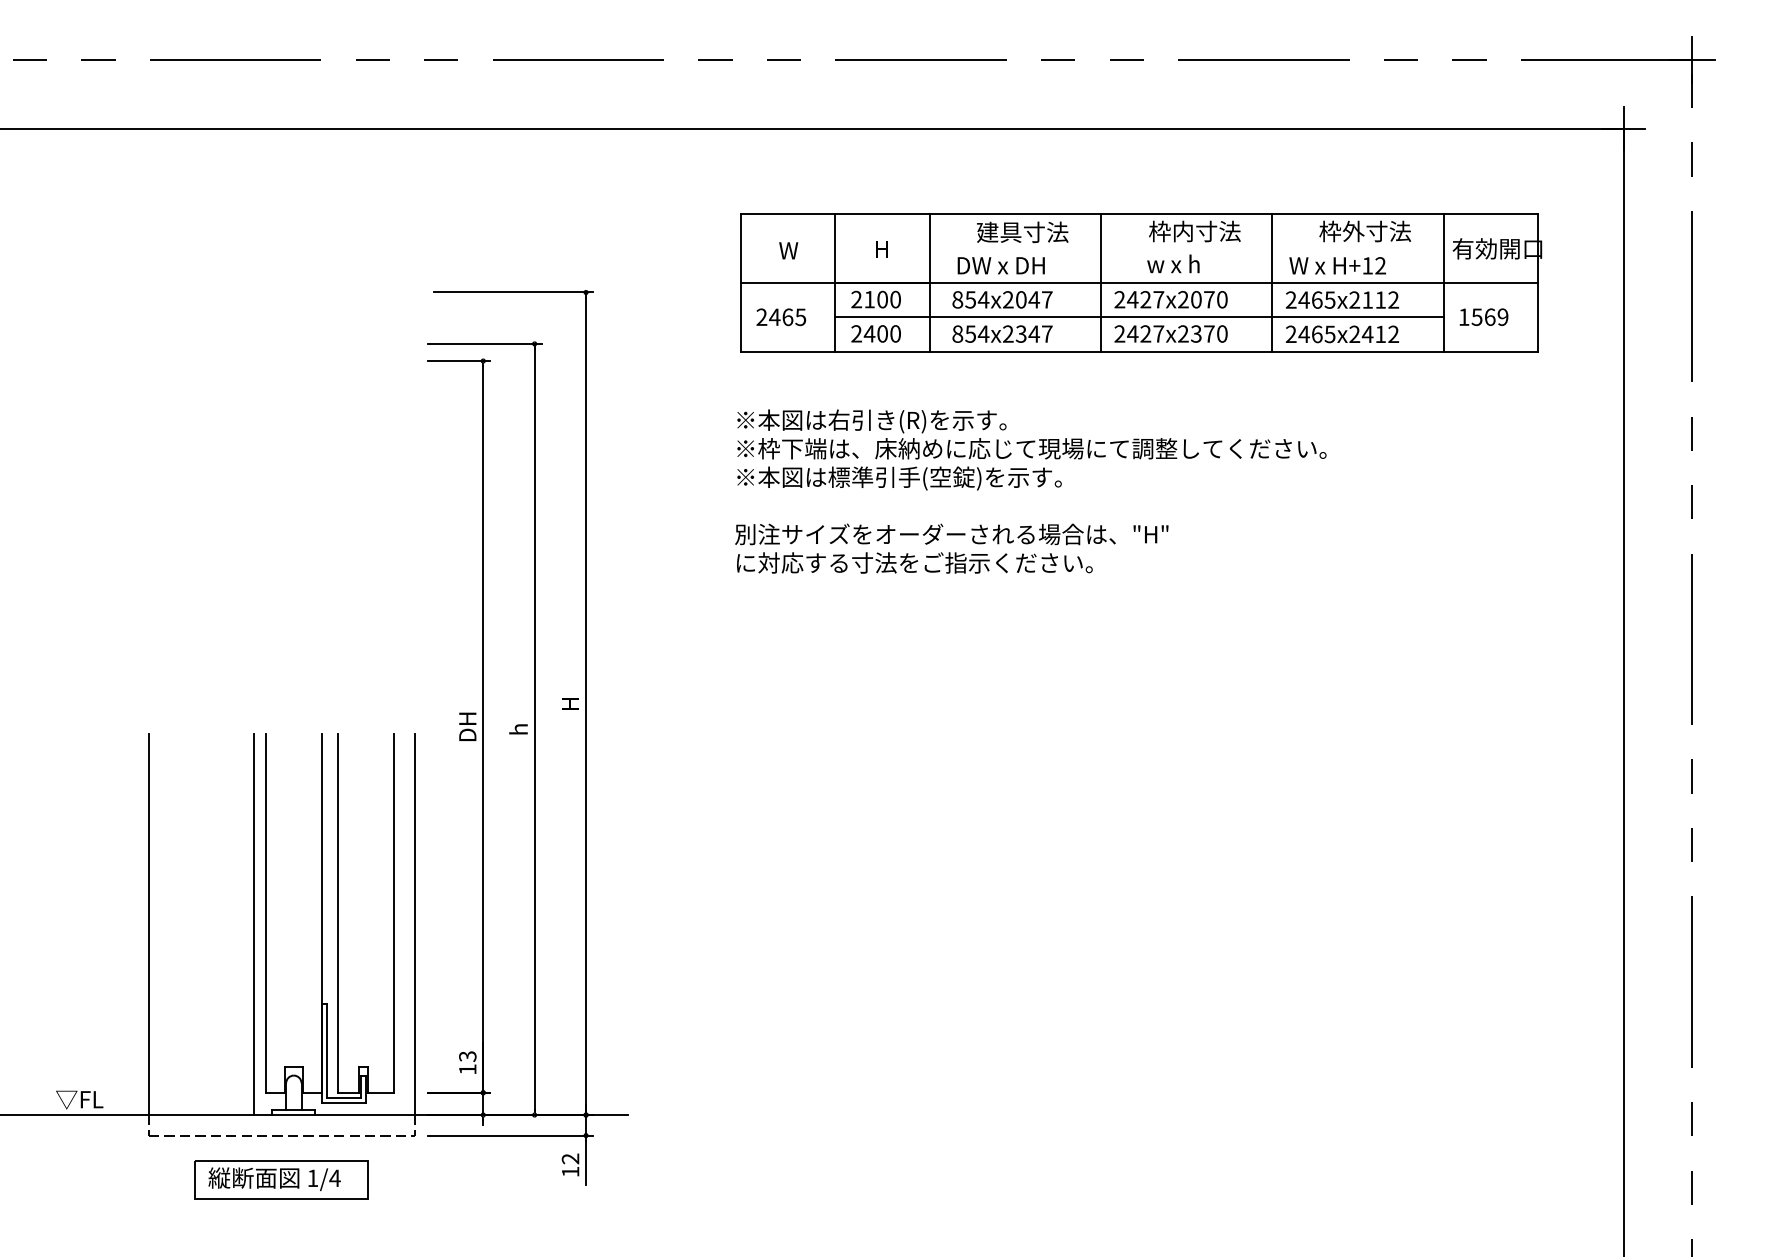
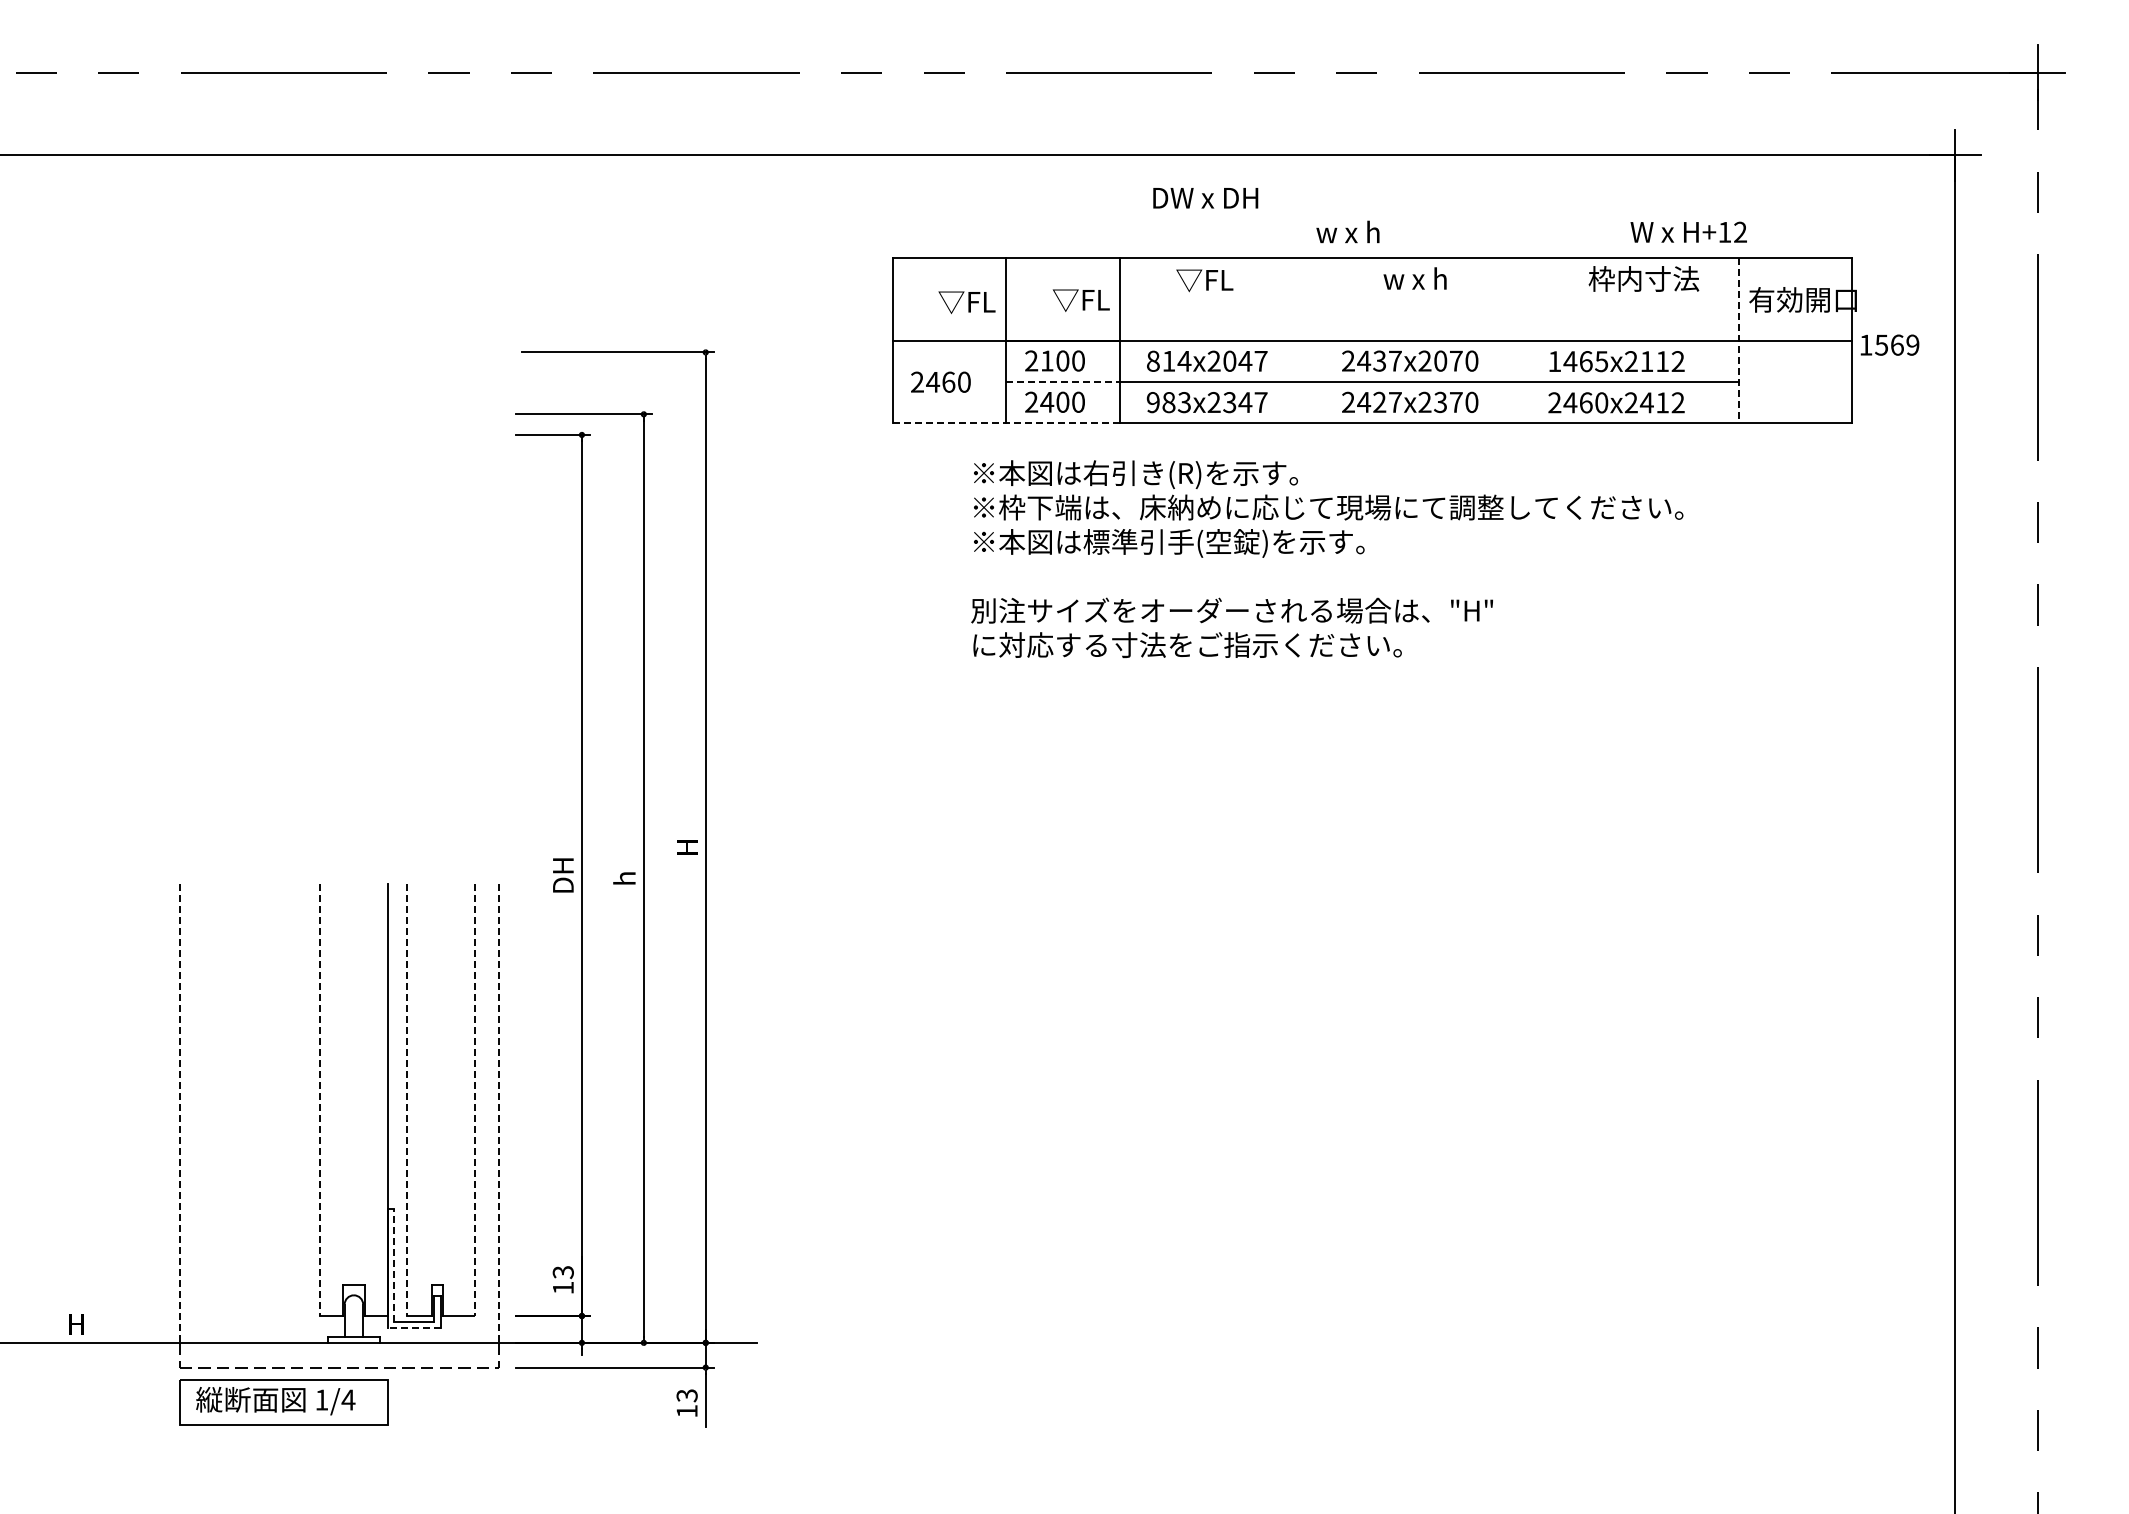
text: (1022, 231) -> (1231, 279), 建具寸法 -> ▽FL
text: (1194, 231) -> (1438, 278), 枠内寸法 -> w x h
text: (1353, 231) -> (1629, 278), 枠外寸法 -> 枠内寸法
text: (897, 249) -> (1080, 300), H -> ▽FL
text: (802, 251) -> (966, 302), W -> ▽FL
text: (1173, 263) -> (1347, 231), moved
text: (1001, 265) -> (1205, 198), moved
text: (1337, 265) -> (1688, 231), moved
line: (1100, 282) -> (1325, 340), removed
line: (1272, 282) -> (1532, 340), removed
line: (1443, 282) -> (1738, 340), solid -> dashed
text: (970, 300) -> (1168, 361), 854x2047 -> 814x2047
text: (1145, 300) -> (1379, 361), 2427x2070 -> 2437x2070
text: (1290, 300) -> (1554, 361), 2465x2112 -> 1465x2112
text: (800, 316) -> (963, 381), 2465 -> 2460
text: (1483, 316) -> (1889, 344), moved
line: (882, 317) -> (1062, 382), solid -> dashed
text: (970, 334) -> (1168, 402), 854x2347 -> 983x2347
text: (1329, 334) -> (1601, 402), 2465x2412 -> 2460x2412
line: (835, 351) -> (1006, 423), solid -> dashed
text: (1030, 491) -> (1327, 559), moved
line: (265, 913) -> (319, 1100), solid -> dashed
line: (337, 913) -> (406, 1100), solid -> dashed
line: (394, 913) -> (474, 1100), solid -> dashed
line: (253, 924) -> (305, 1113), removed
line: (149, 925) -> (179, 1114), solid -> dashed
line: (414, 925) -> (499, 1114), solid -> dashed
line: (327, 1050) -> (394, 1265), solid -> dashed
text: (79, 1099) -> (95, 1324), ▽FL -> H
line: (343, 1103) -> (413, 1328), solid -> dashed
text: (570, 1158) -> (687, 1395), 12 -> 13
part: (281, 1180) -> (283, 1402), moved

